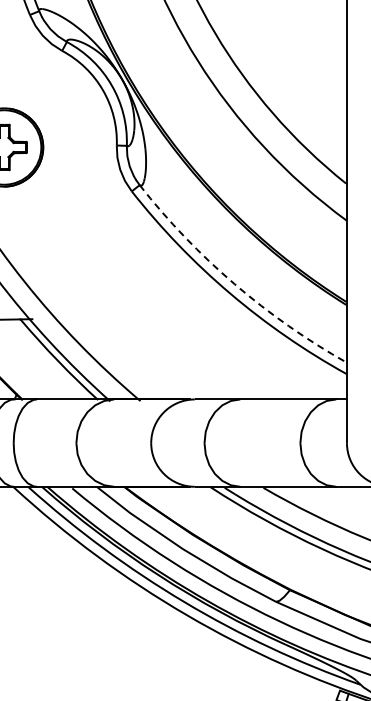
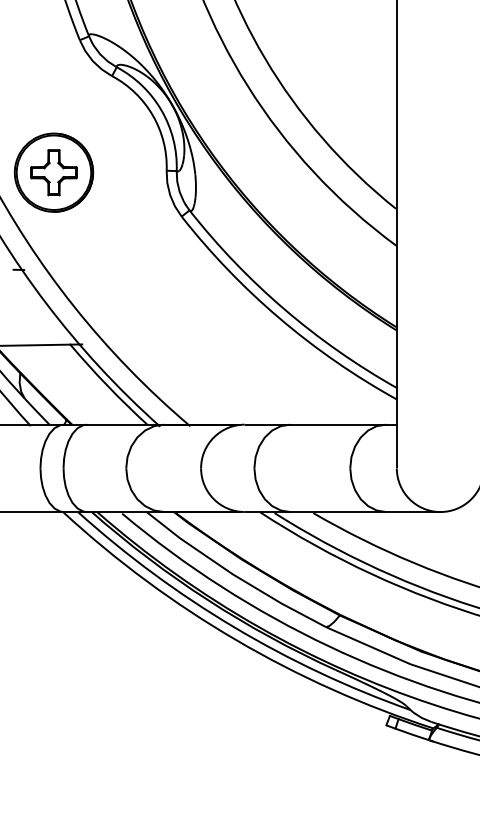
arc: (234, 284) -> (284, 309), dashed -> solid

